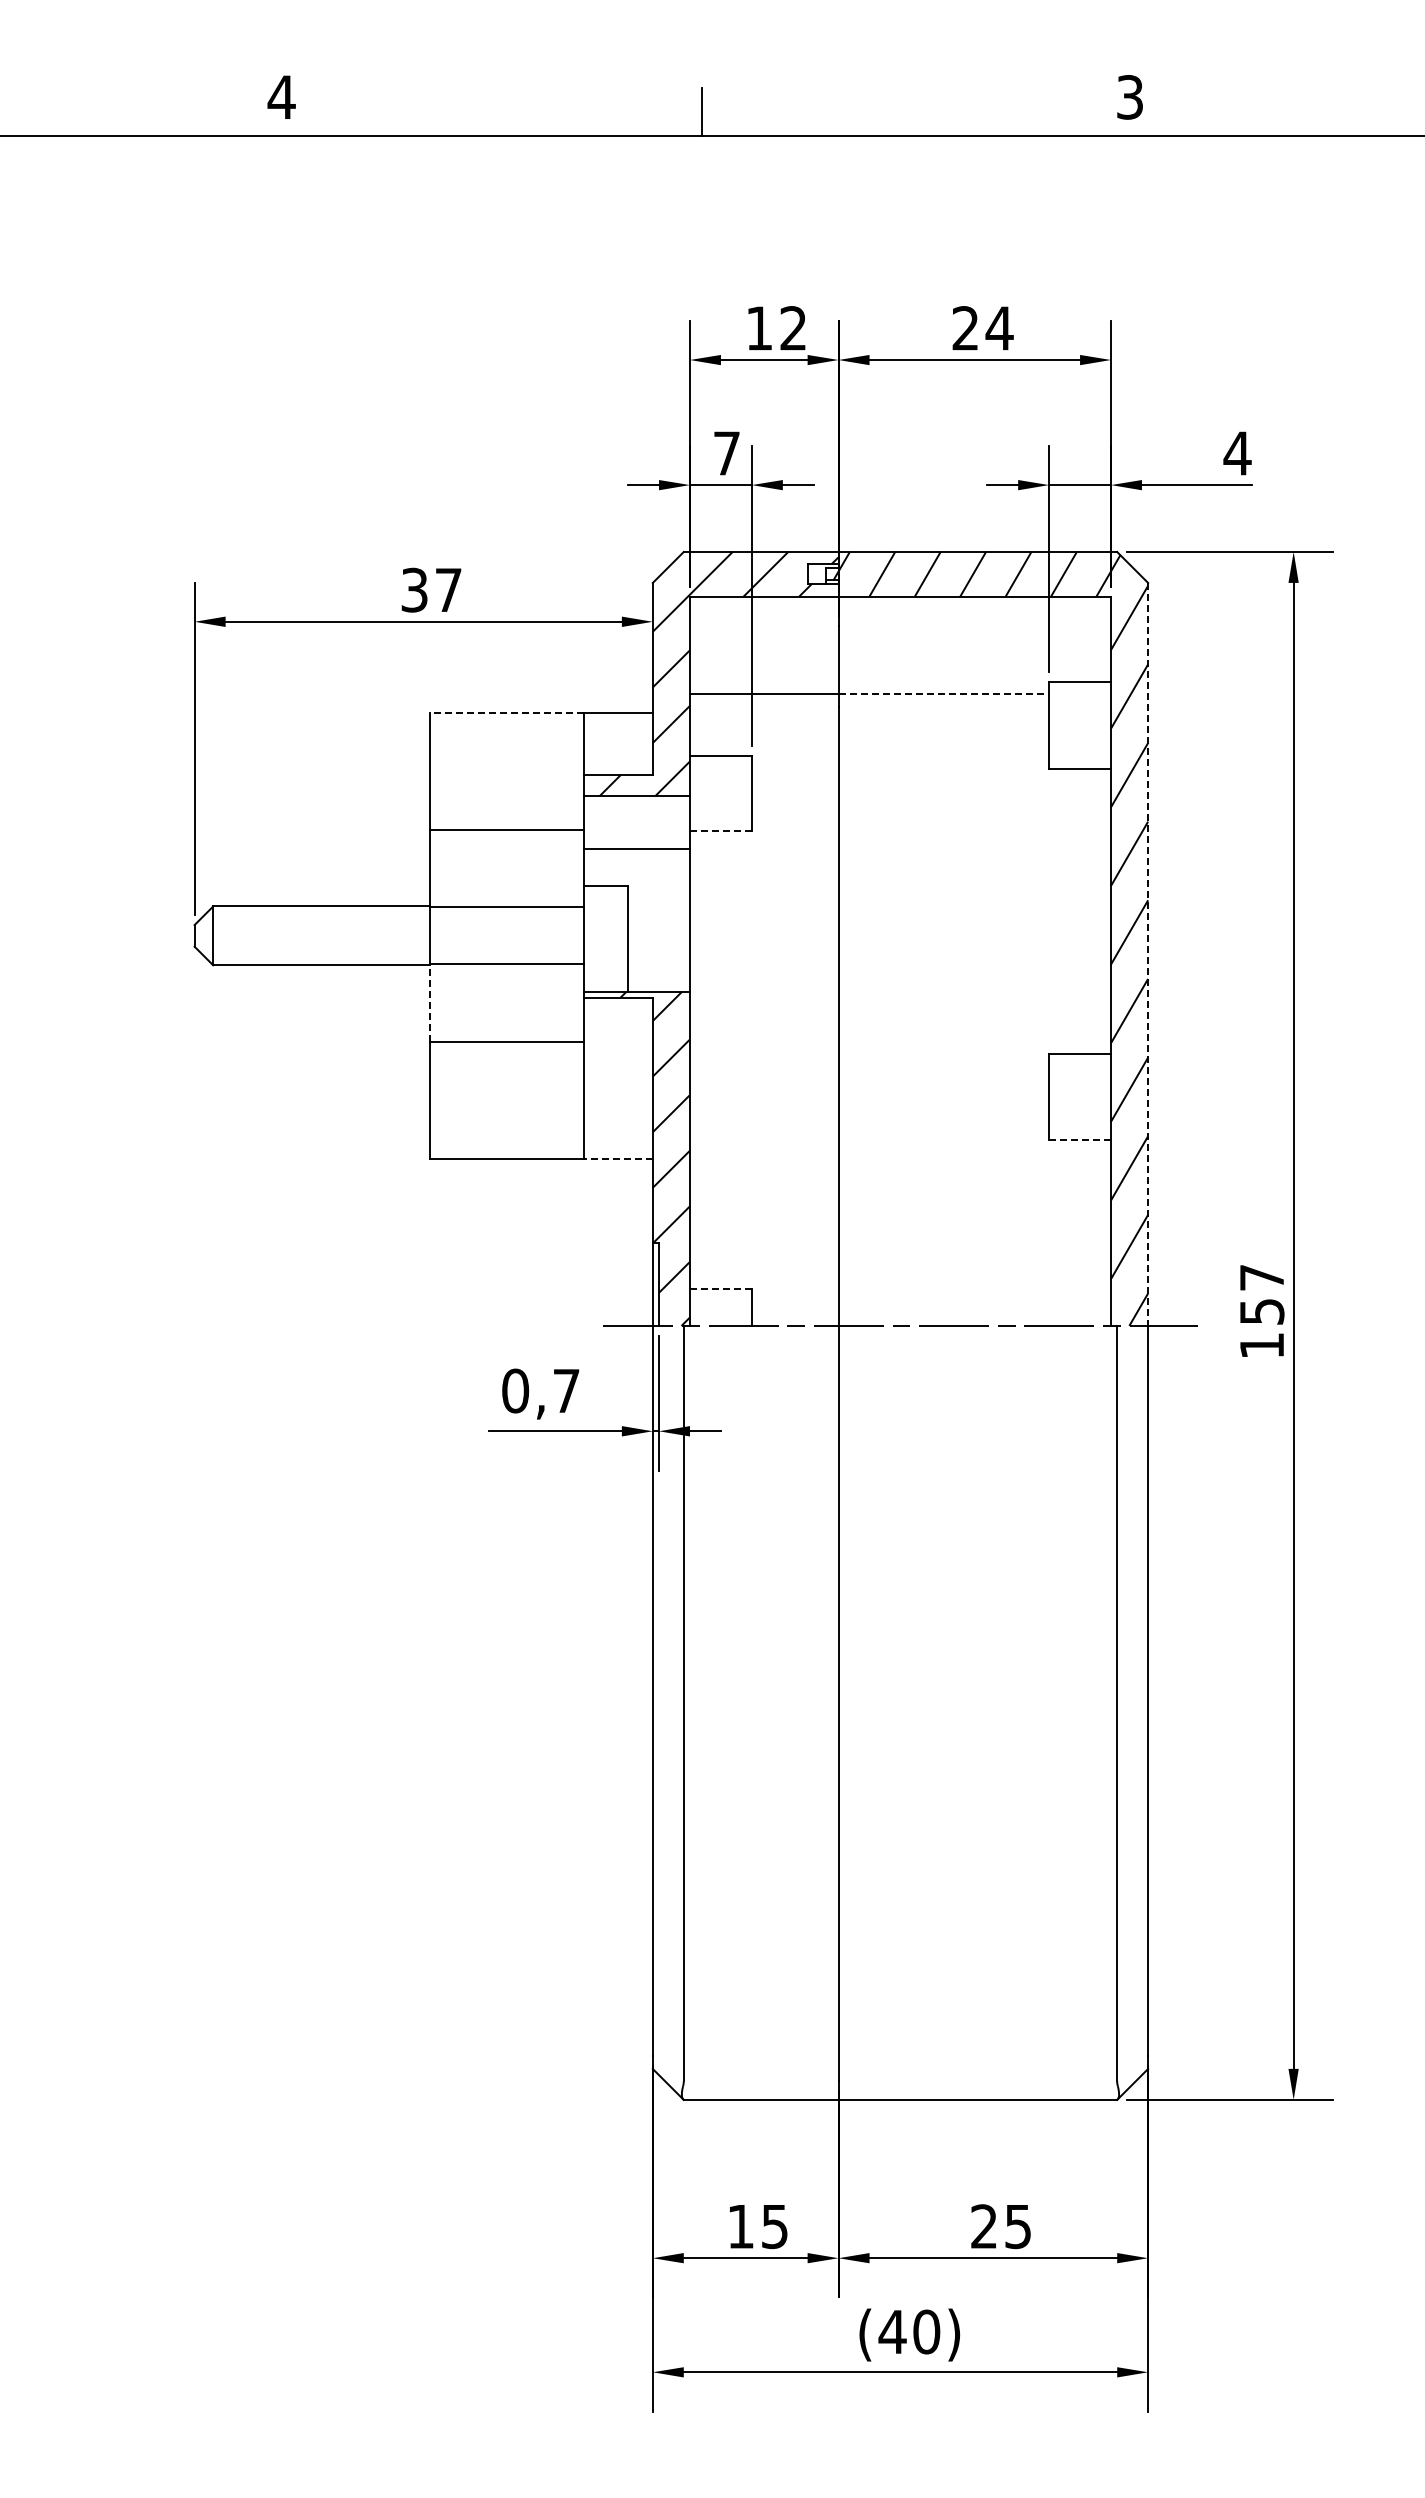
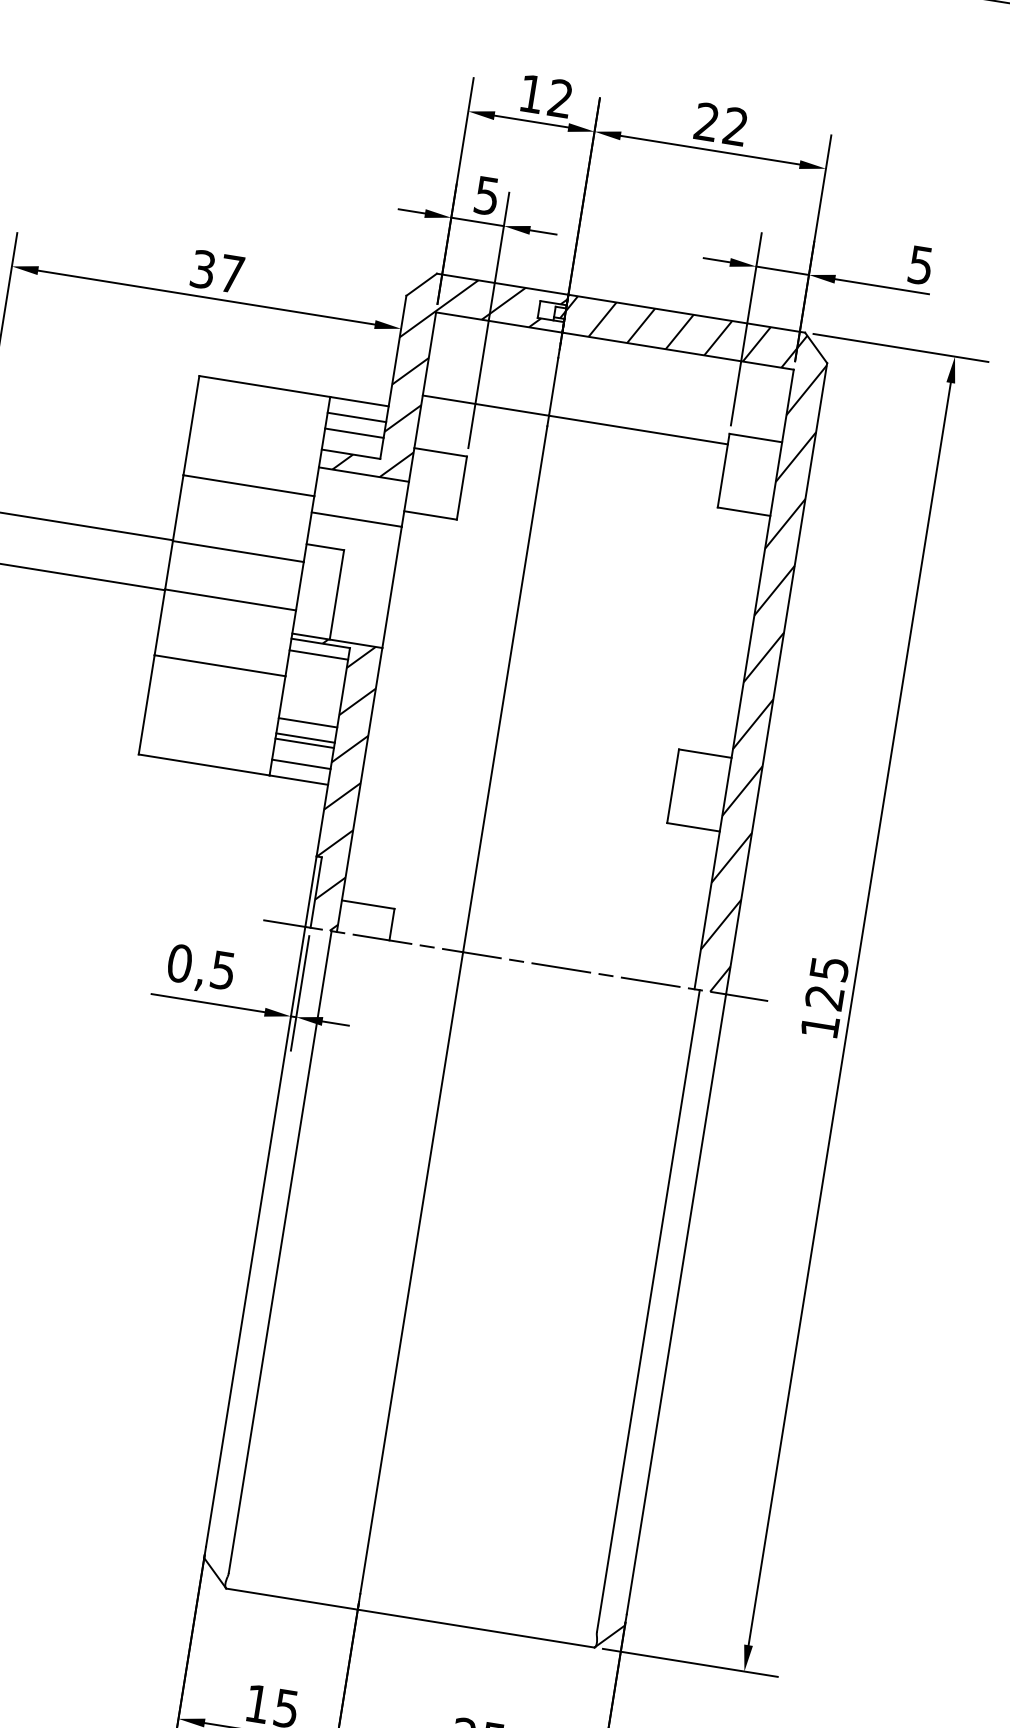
text: (999, 328) -> (735, 126), 24 -> 22
text: (726, 453) -> (486, 195), 7 -> 5
text: (1237, 453) -> (920, 265), 4 -> 5
line: (944, 694) -> (639, 430), dashed -> solid
line: (506, 713) -> (264, 386), dashed -> solid
line: (617, 731) -> (356, 417), added
line: (617, 750) -> (353, 433), added
line: (720, 830) -> (430, 515), dashed -> solid
line: (1148, 954) -> (776, 678), dashed -> solid
line: (429, 1003) -> (159, 622), dashed -> solid
line: (617, 1011) -> (318, 655), added
line: (617, 1091) -> (307, 722), added
line: (617, 1109) -> (304, 738), added
line: (617, 1115) -> (303, 743), added
line: (617, 1140) -> (300, 764), added
line: (1080, 1140) -> (693, 827), dashed -> solid
line: (617, 1158) -> (298, 779), dashed -> solid
line: (720, 1288) -> (367, 904), dashed -> solid
text: (1261, 1294) -> (826, 983), 157 -> 125
text: (566, 1391) -> (223, 970), 0,7 -> 0,5

